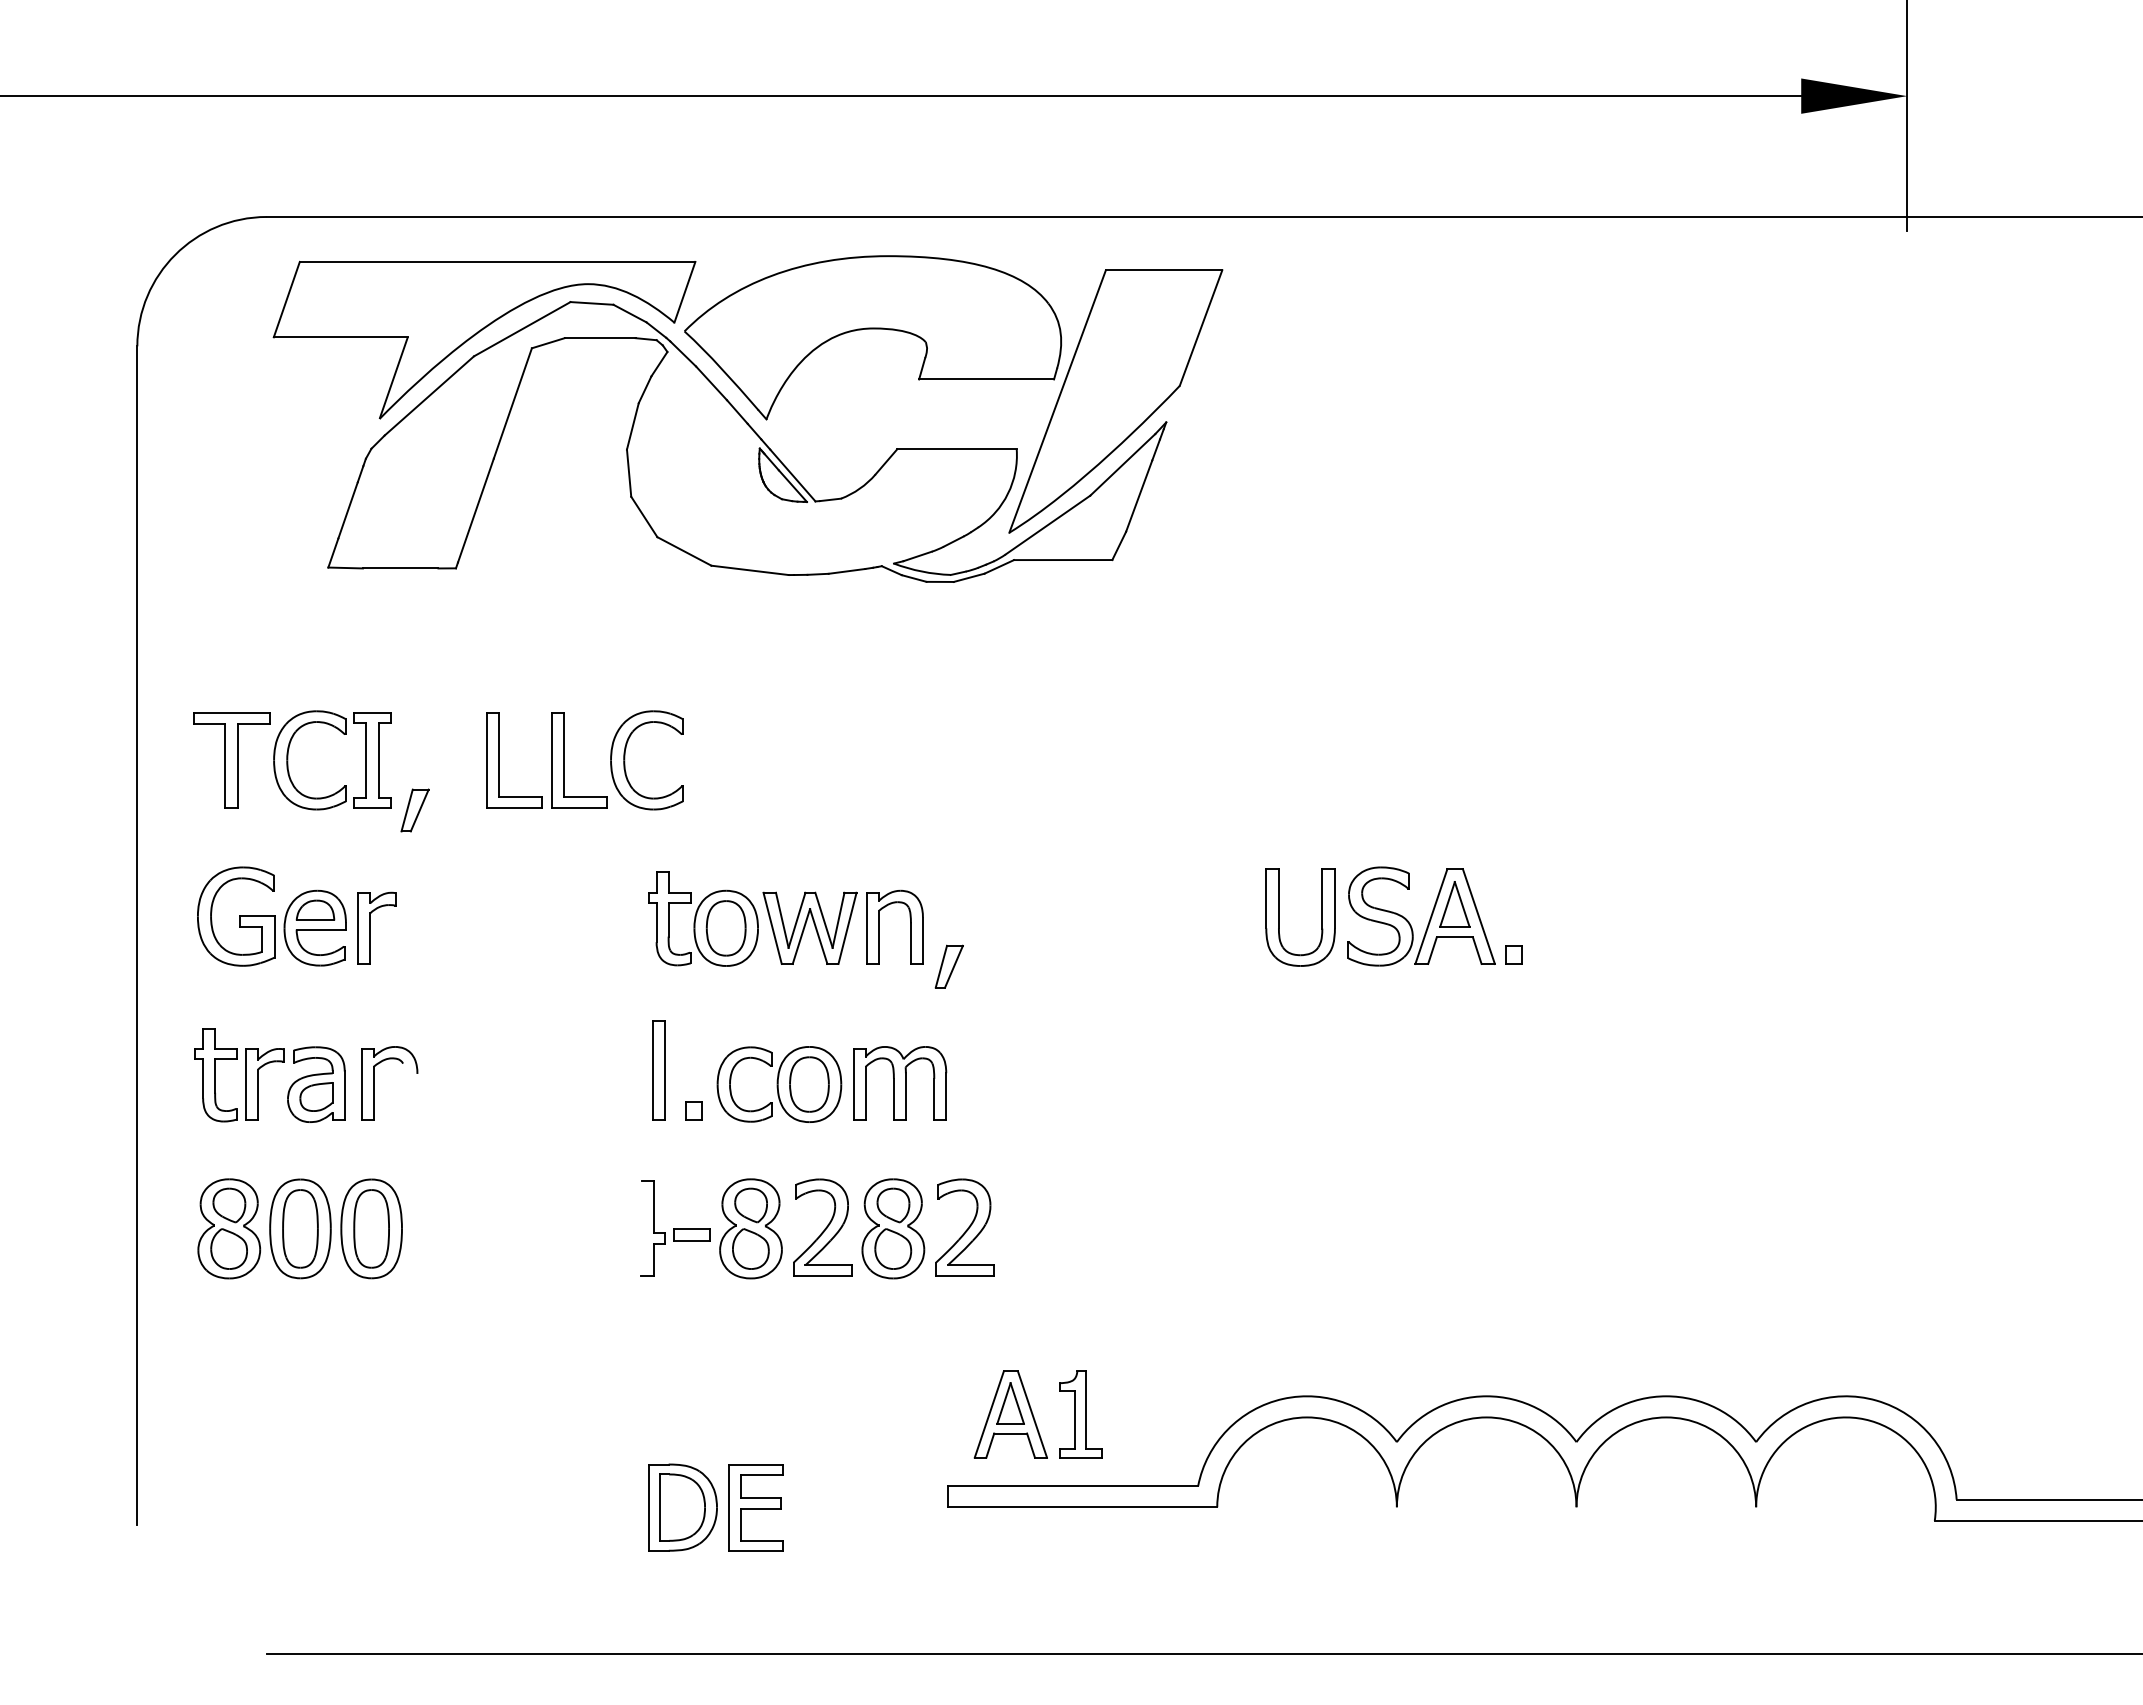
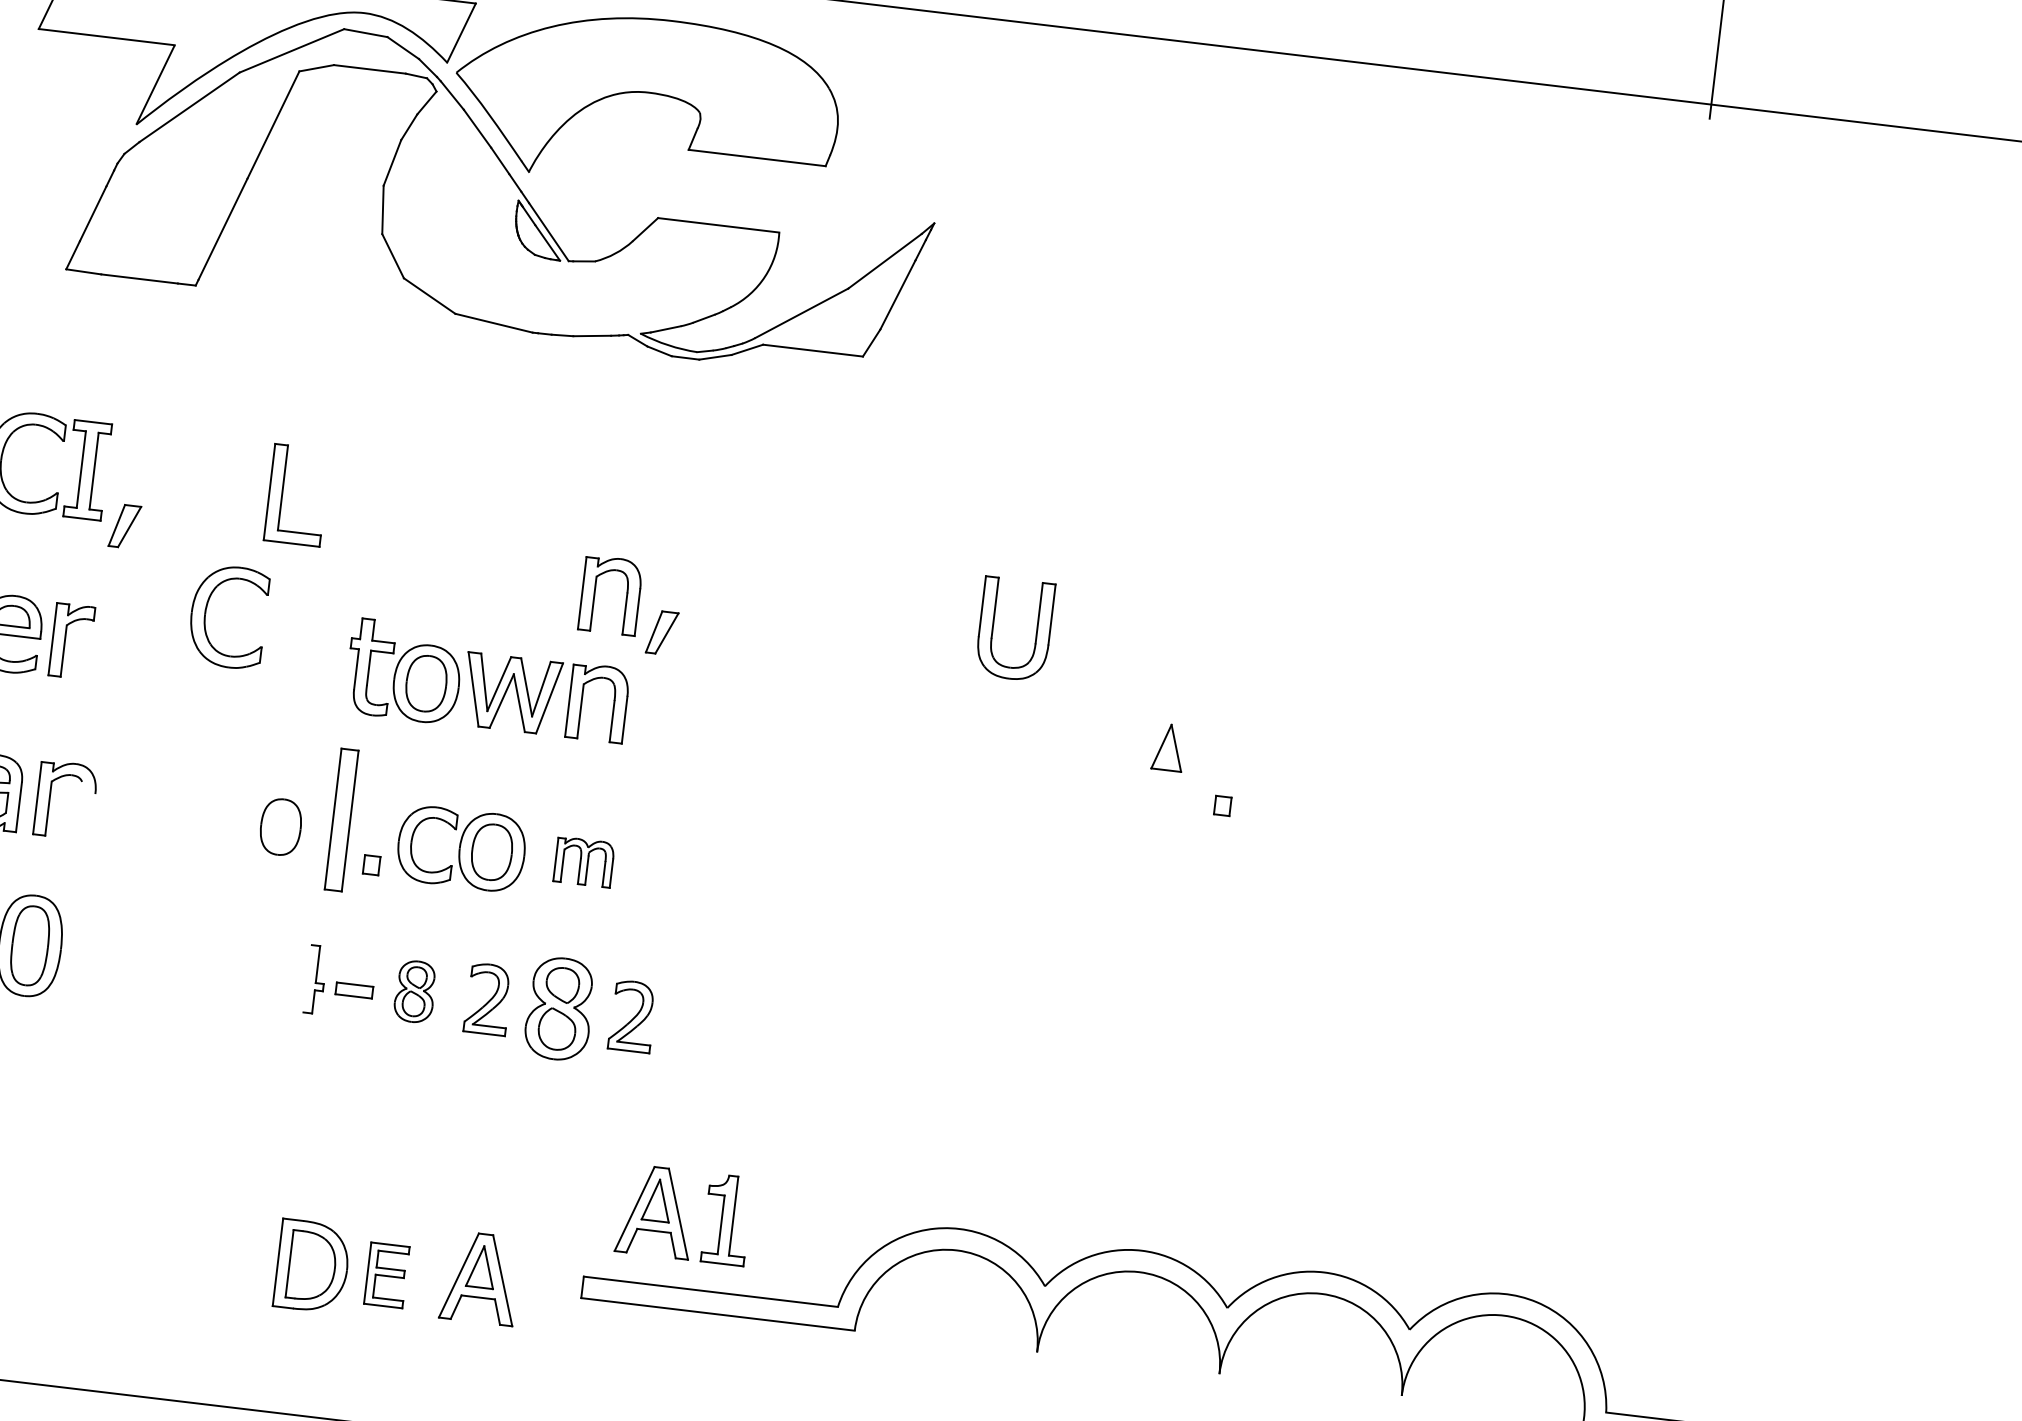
part: (1115, 401) -> (885, 196), removed
part: (499, 760) -> (216, 485), removed
part: (625, 760) -> (206, 614), moved
part: (879, 820) -> (595, 592), added
part: (1279, 917) -> (993, 626), moved
part: (1429, 918) -> (1141, 758), removed
part: (948, 966) -> (661, 632), moved
part: (658, 1070) -> (340, 819), size x1.4
part: (900, 1083) -> (584, 862), size x0.6
part: (601, 1084) -> (280, 827), added
part: (822, 1227) -> (487, 998), size x0.7
part: (964, 1227) -> (632, 1016), size x0.7
part: (652, 1228) -> (315, 979), size x0.7
part: (750, 1228) -> (414, 991), size x0.6
part: (847, 1499) -> (480, 1278), added
part: (755, 1507) -> (386, 1275), size x0.7

